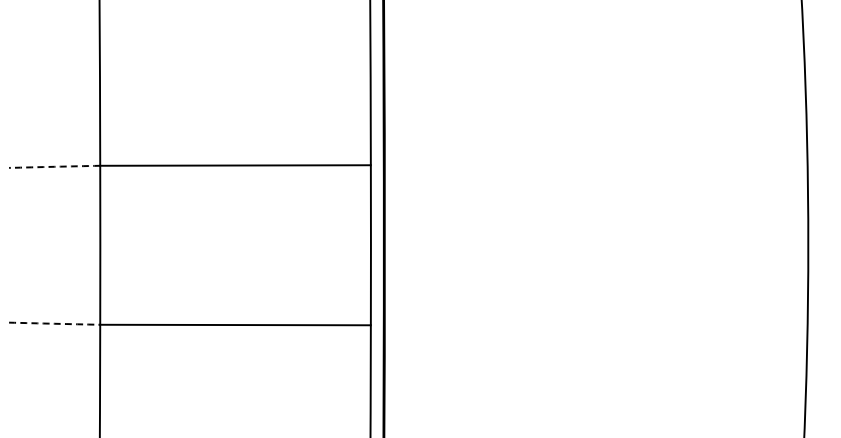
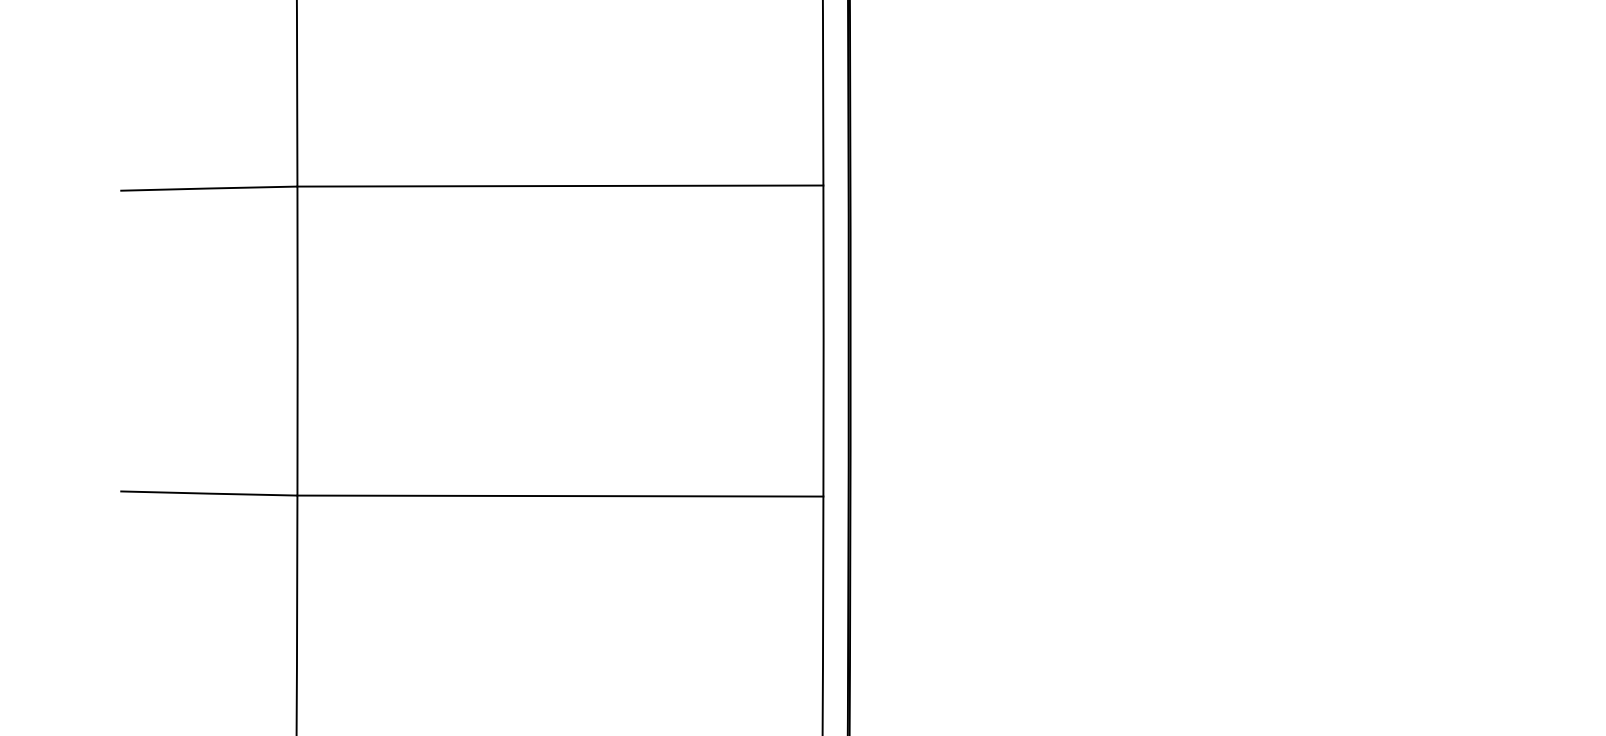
arc: (54, 166) -> (208, 187), dashed -> solid
arc: (54, 323) -> (208, 493), dashed -> solid

